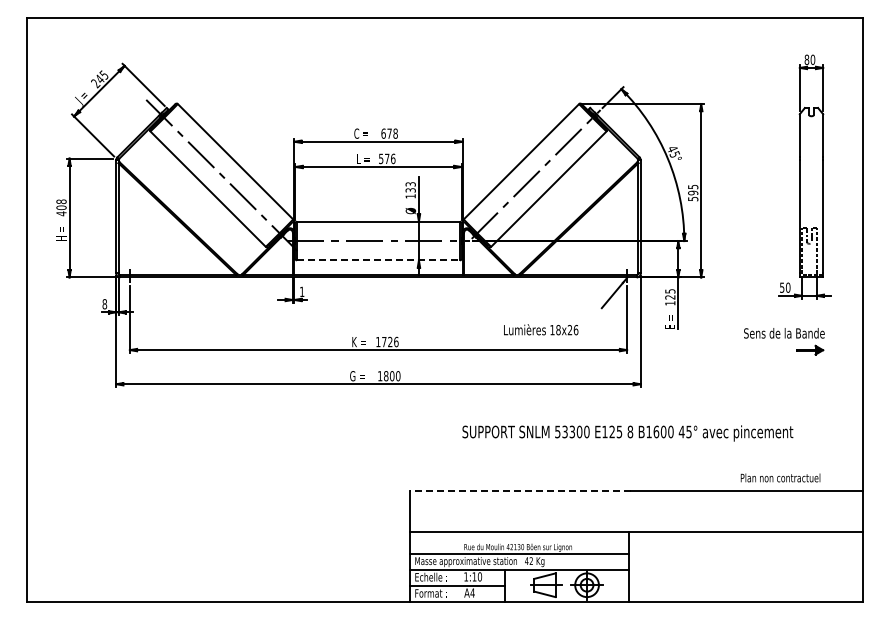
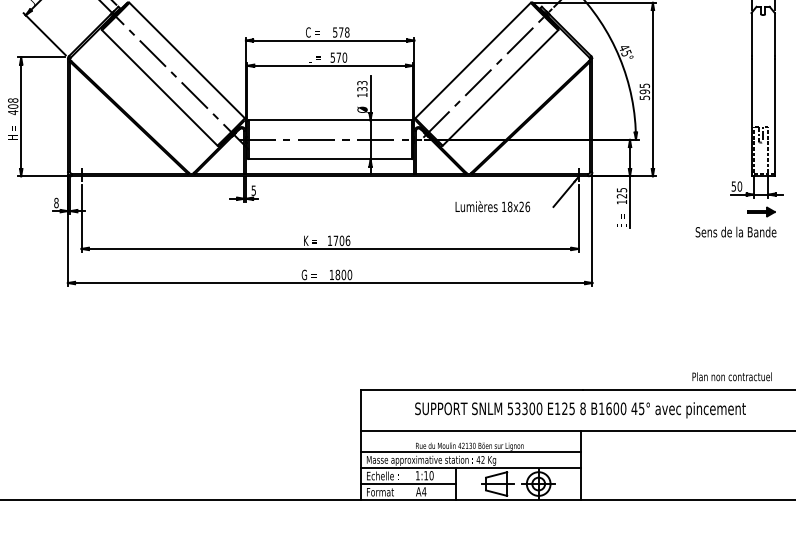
text: (383, 133) -> (335, 32), 678 -> 578
text: (393, 158) -> (345, 57), 576 -> 570
line: (378, 260) -> (330, 159), dashed -> solid
text: (302, 291) -> (254, 190), 1 -> 5
text: (541, 329) -> (493, 206), moved
text: (390, 342) -> (342, 241), 1726 -> 1706
part: (810, 349) -> (762, 211), moved
text: (627, 433) -> (580, 410), moved
line: (520, 490) -> (472, 389), dashed -> solid

